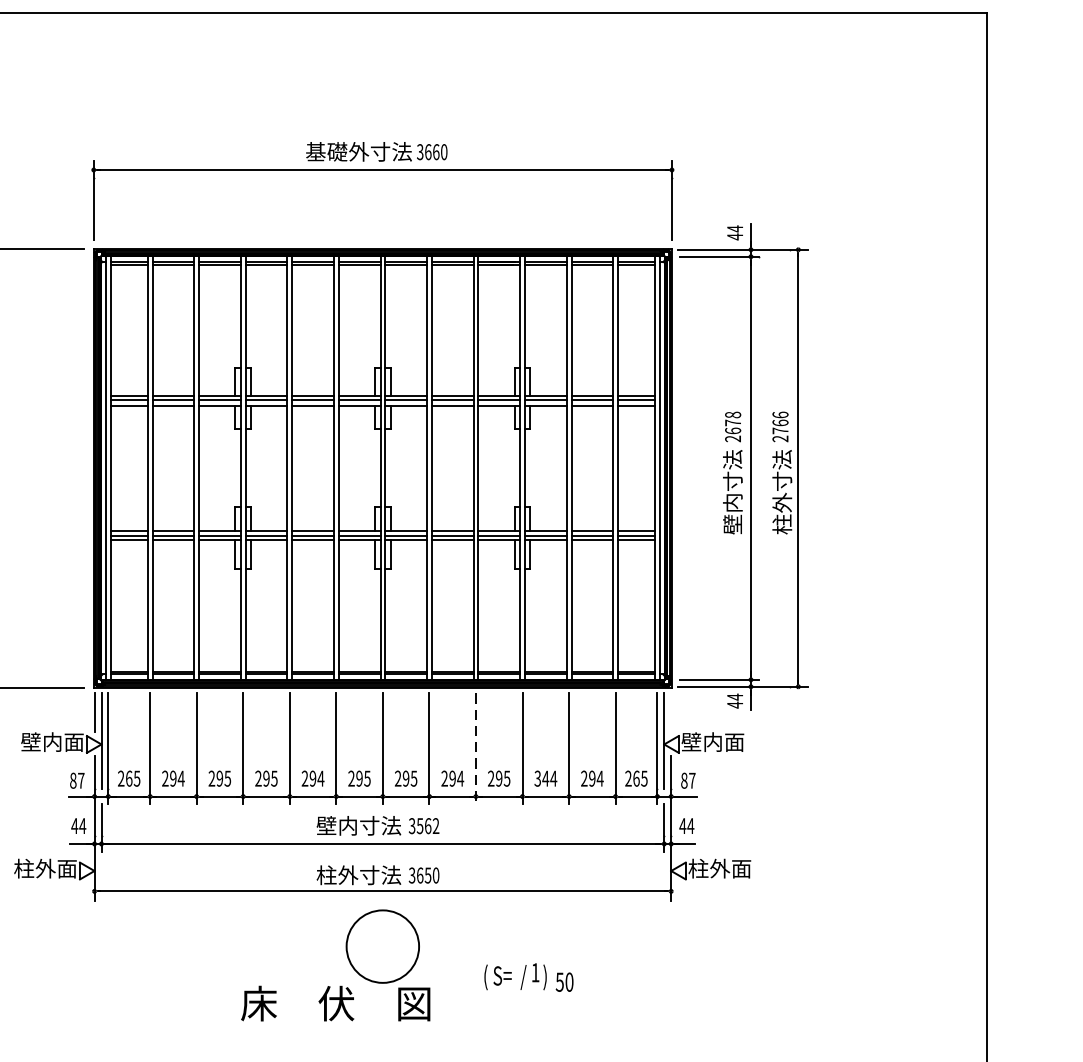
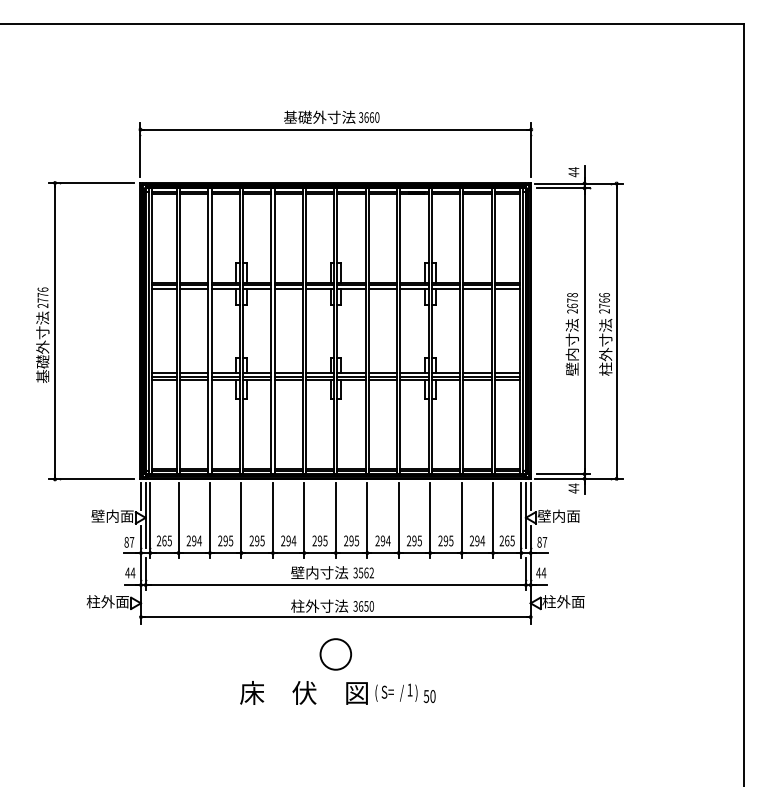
line: (670, 712) -> (530, 496), added
line: (475, 748) -> (398, 520), dashed -> solid
text: (545, 778) -> (445, 540), 344 -> 295
circle: (382, 946) -> (335, 654), size x0.62
text: (528, 977) -> (405, 693), moved

